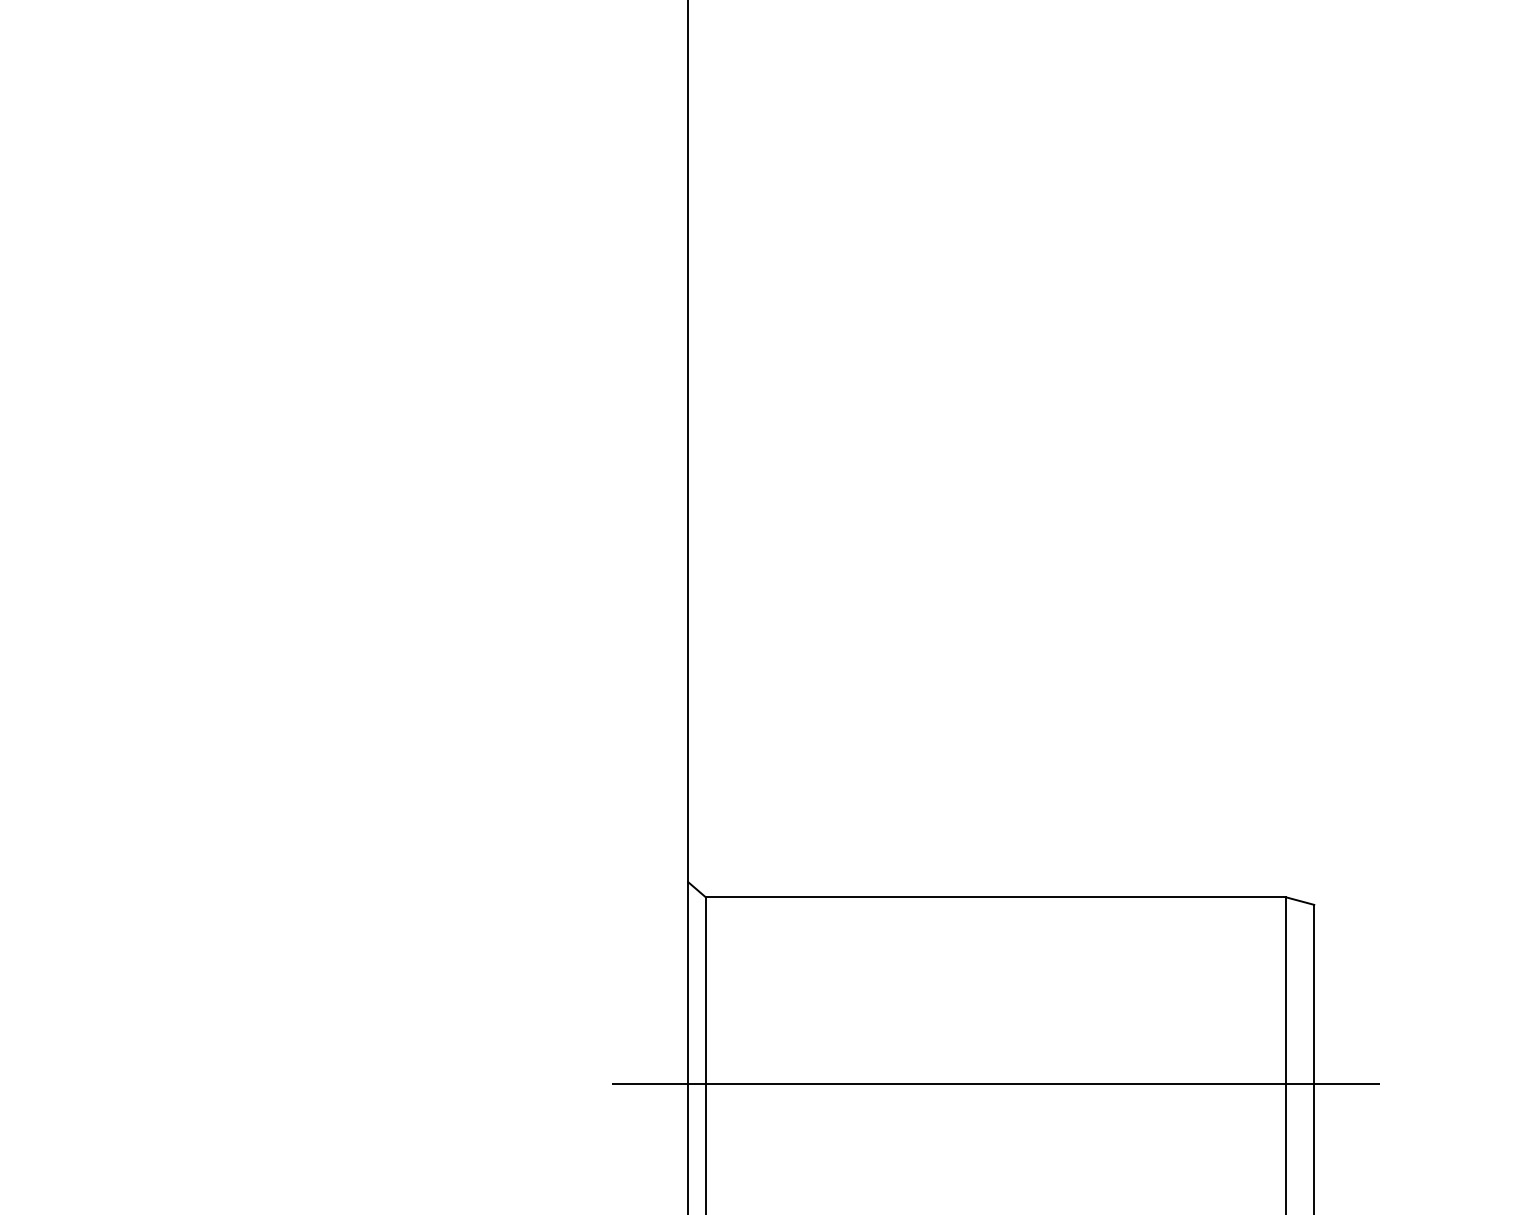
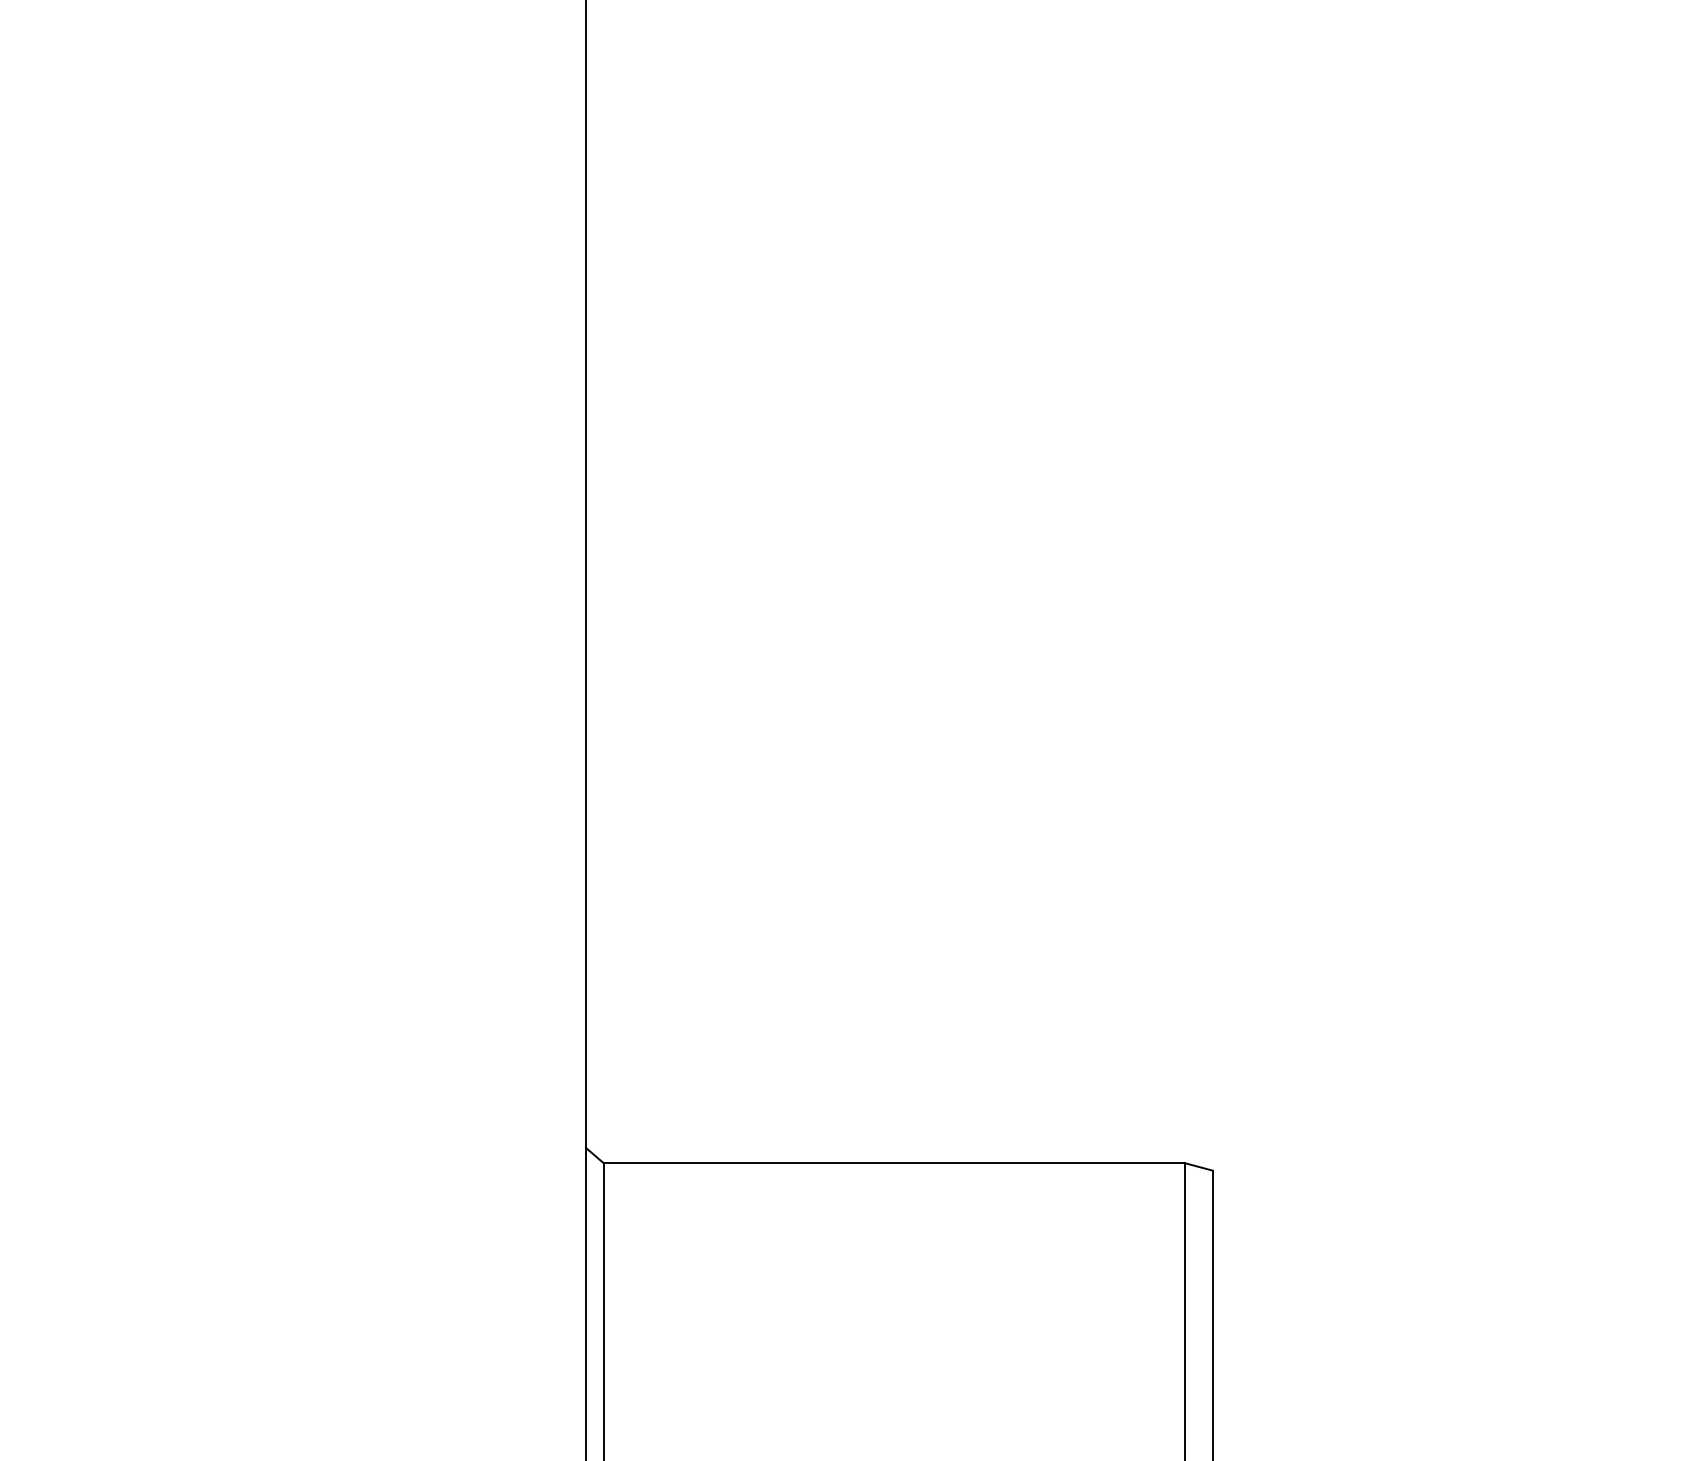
line: (995, 1084) -> (893, 1350), removed

